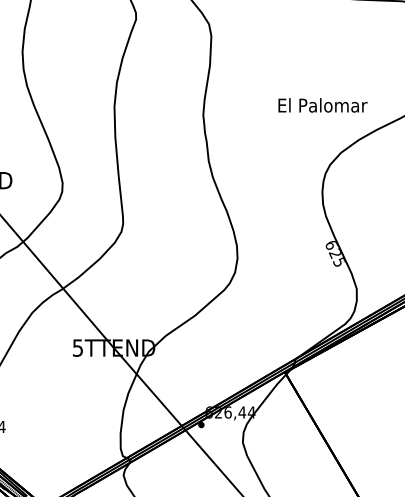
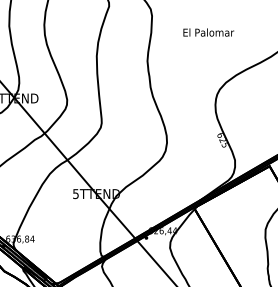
text: (322, 105) -> (208, 32), moved

